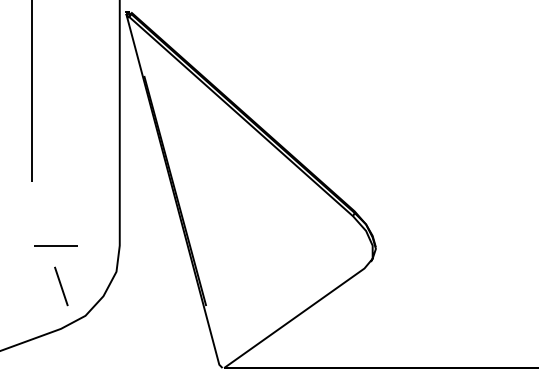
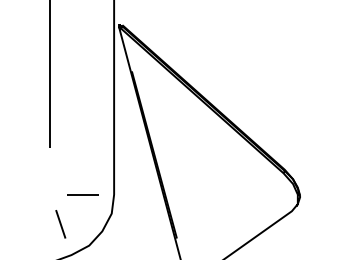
line: (55, 245) -> (82, 194), moved
line: (61, 286) -> (60, 224), moved

